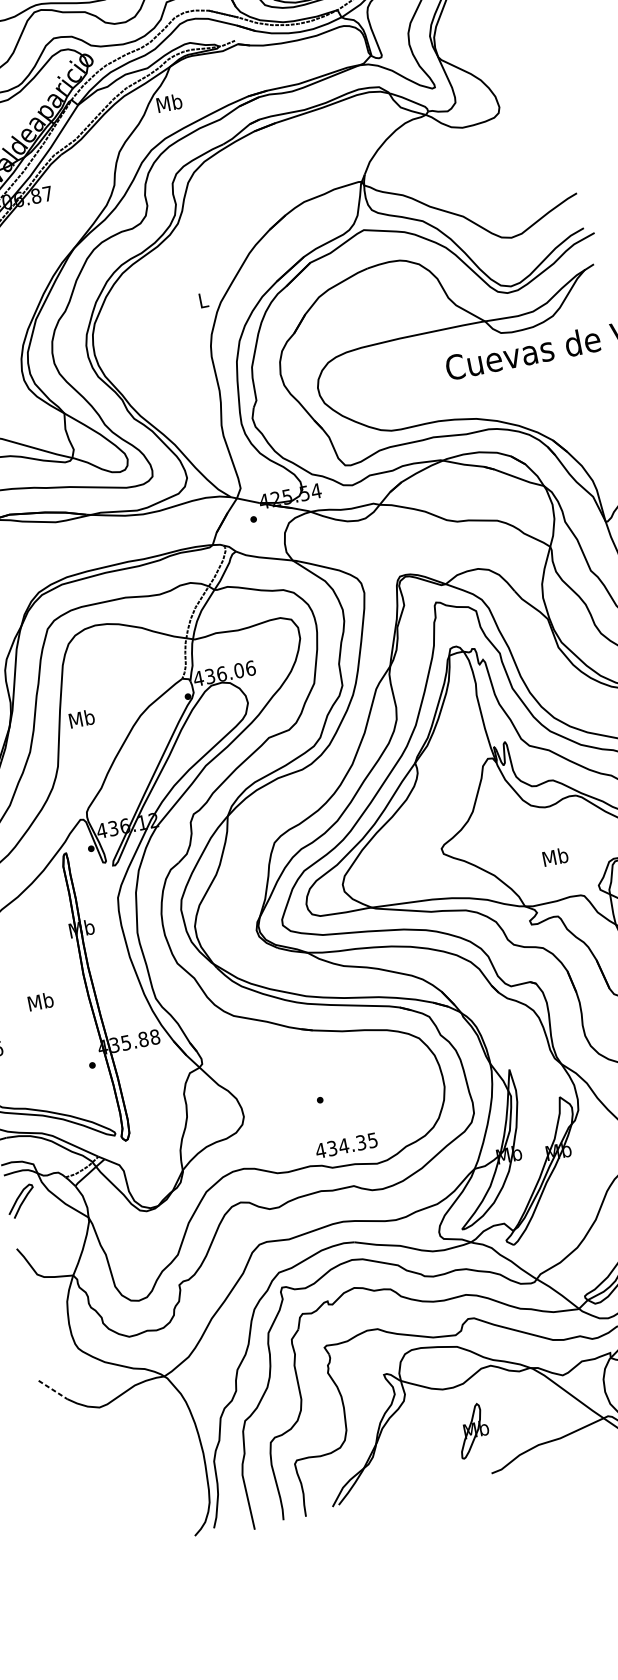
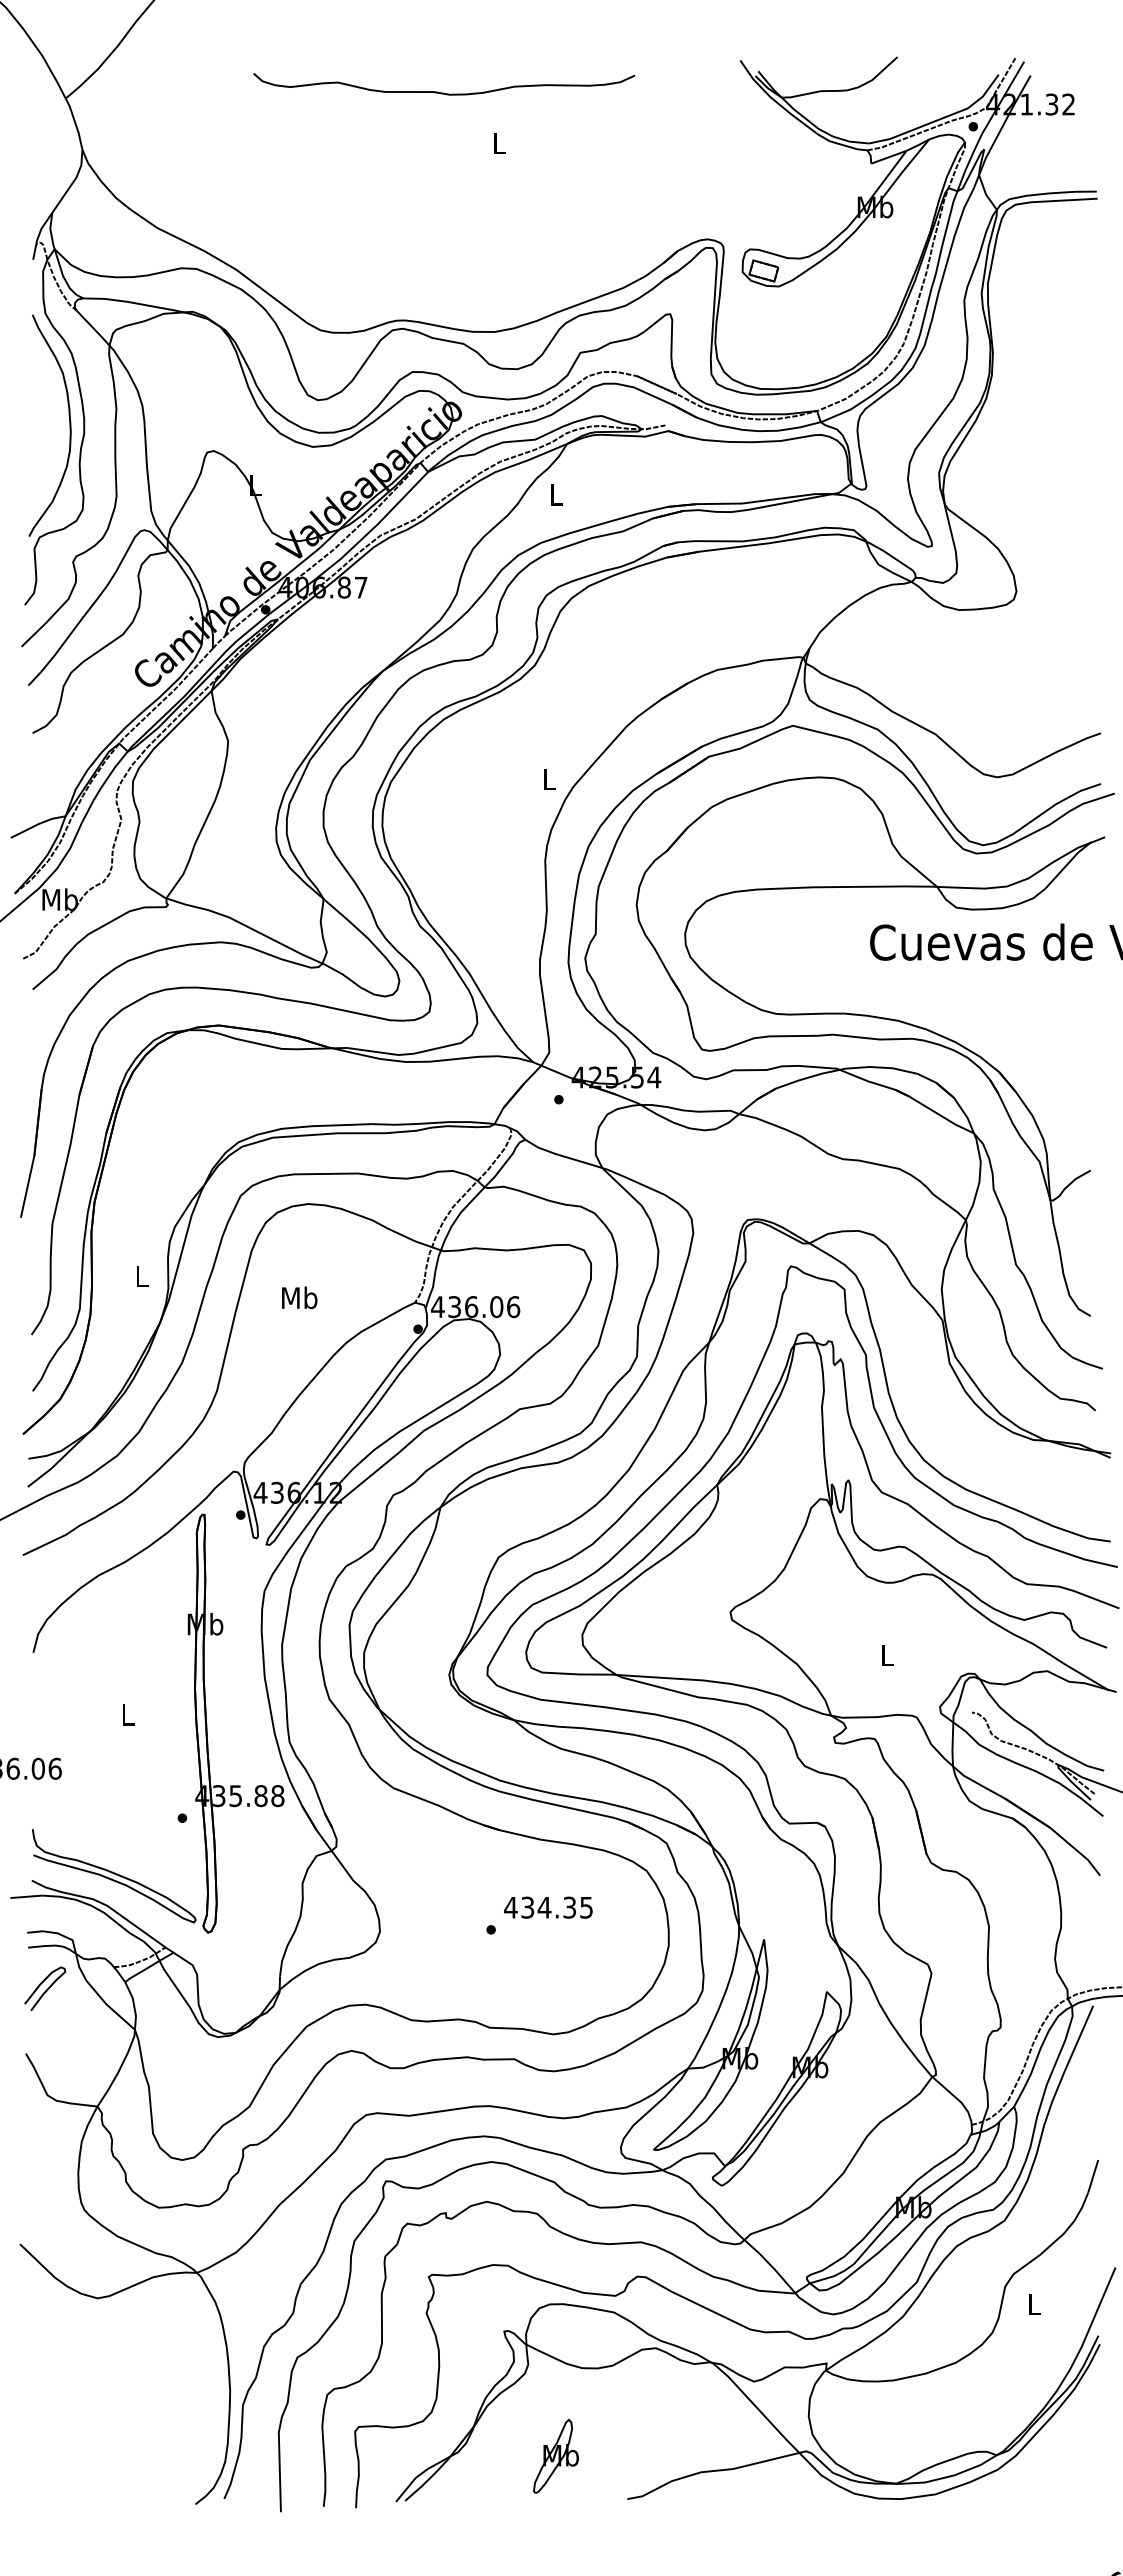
text: (169, 103) -> (556, 494), Mb -> L
text: (81, 718) -> (299, 1297), moved
text: (555, 856) -> (887, 1654), Mb -> L
text: (40, 1001) -> (127, 1714), Mb -> L
text: (346, 1145) -> (548, 1907), moved
line: (53, 1390) -> (37, 2261), dashed -> solid
part: (472, 1430) -> (555, 2455), moved

